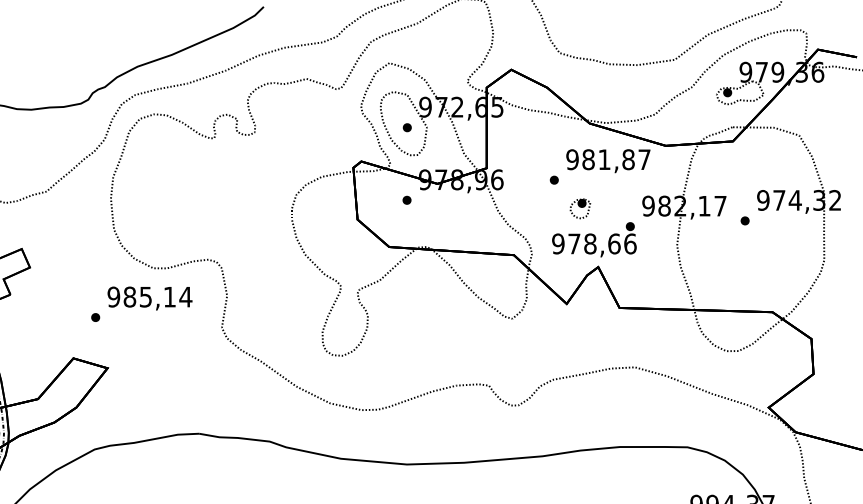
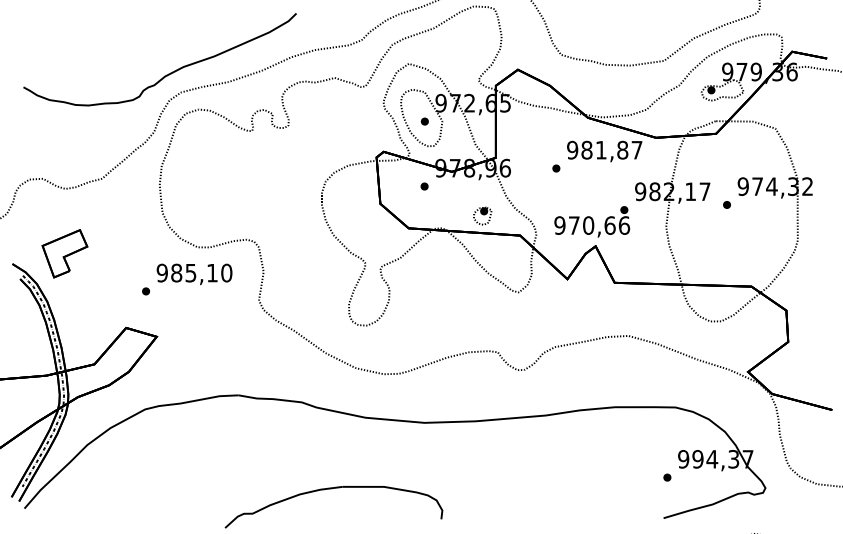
part: (580, 208) -> (482, 215), moved
text: (590, 243) -> (588, 225), 978,66 -> 970,66
text: (185, 296) -> (226, 272), 985,14 -> 985,10

